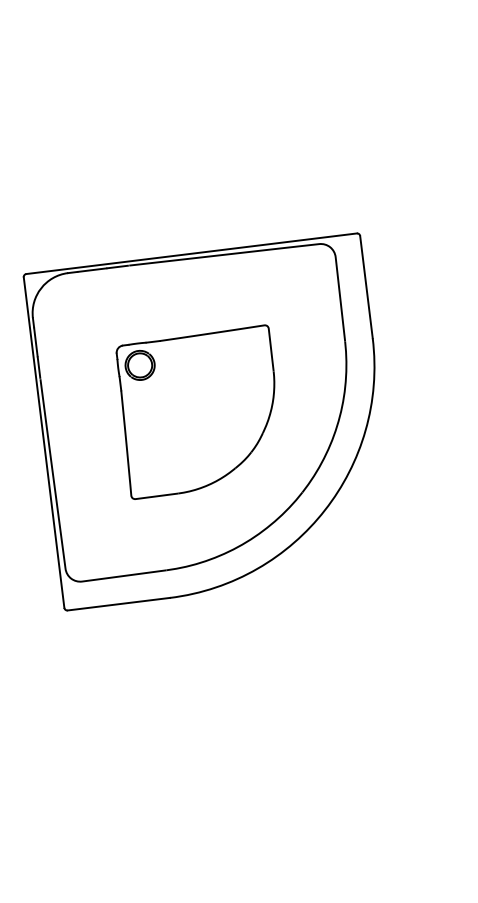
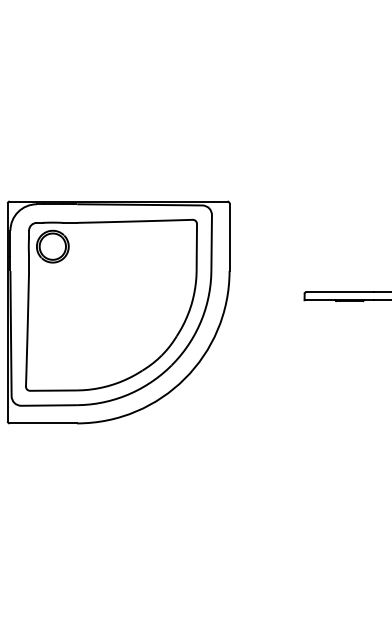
part: (199, 411) -> (111, 304), size x1.67

